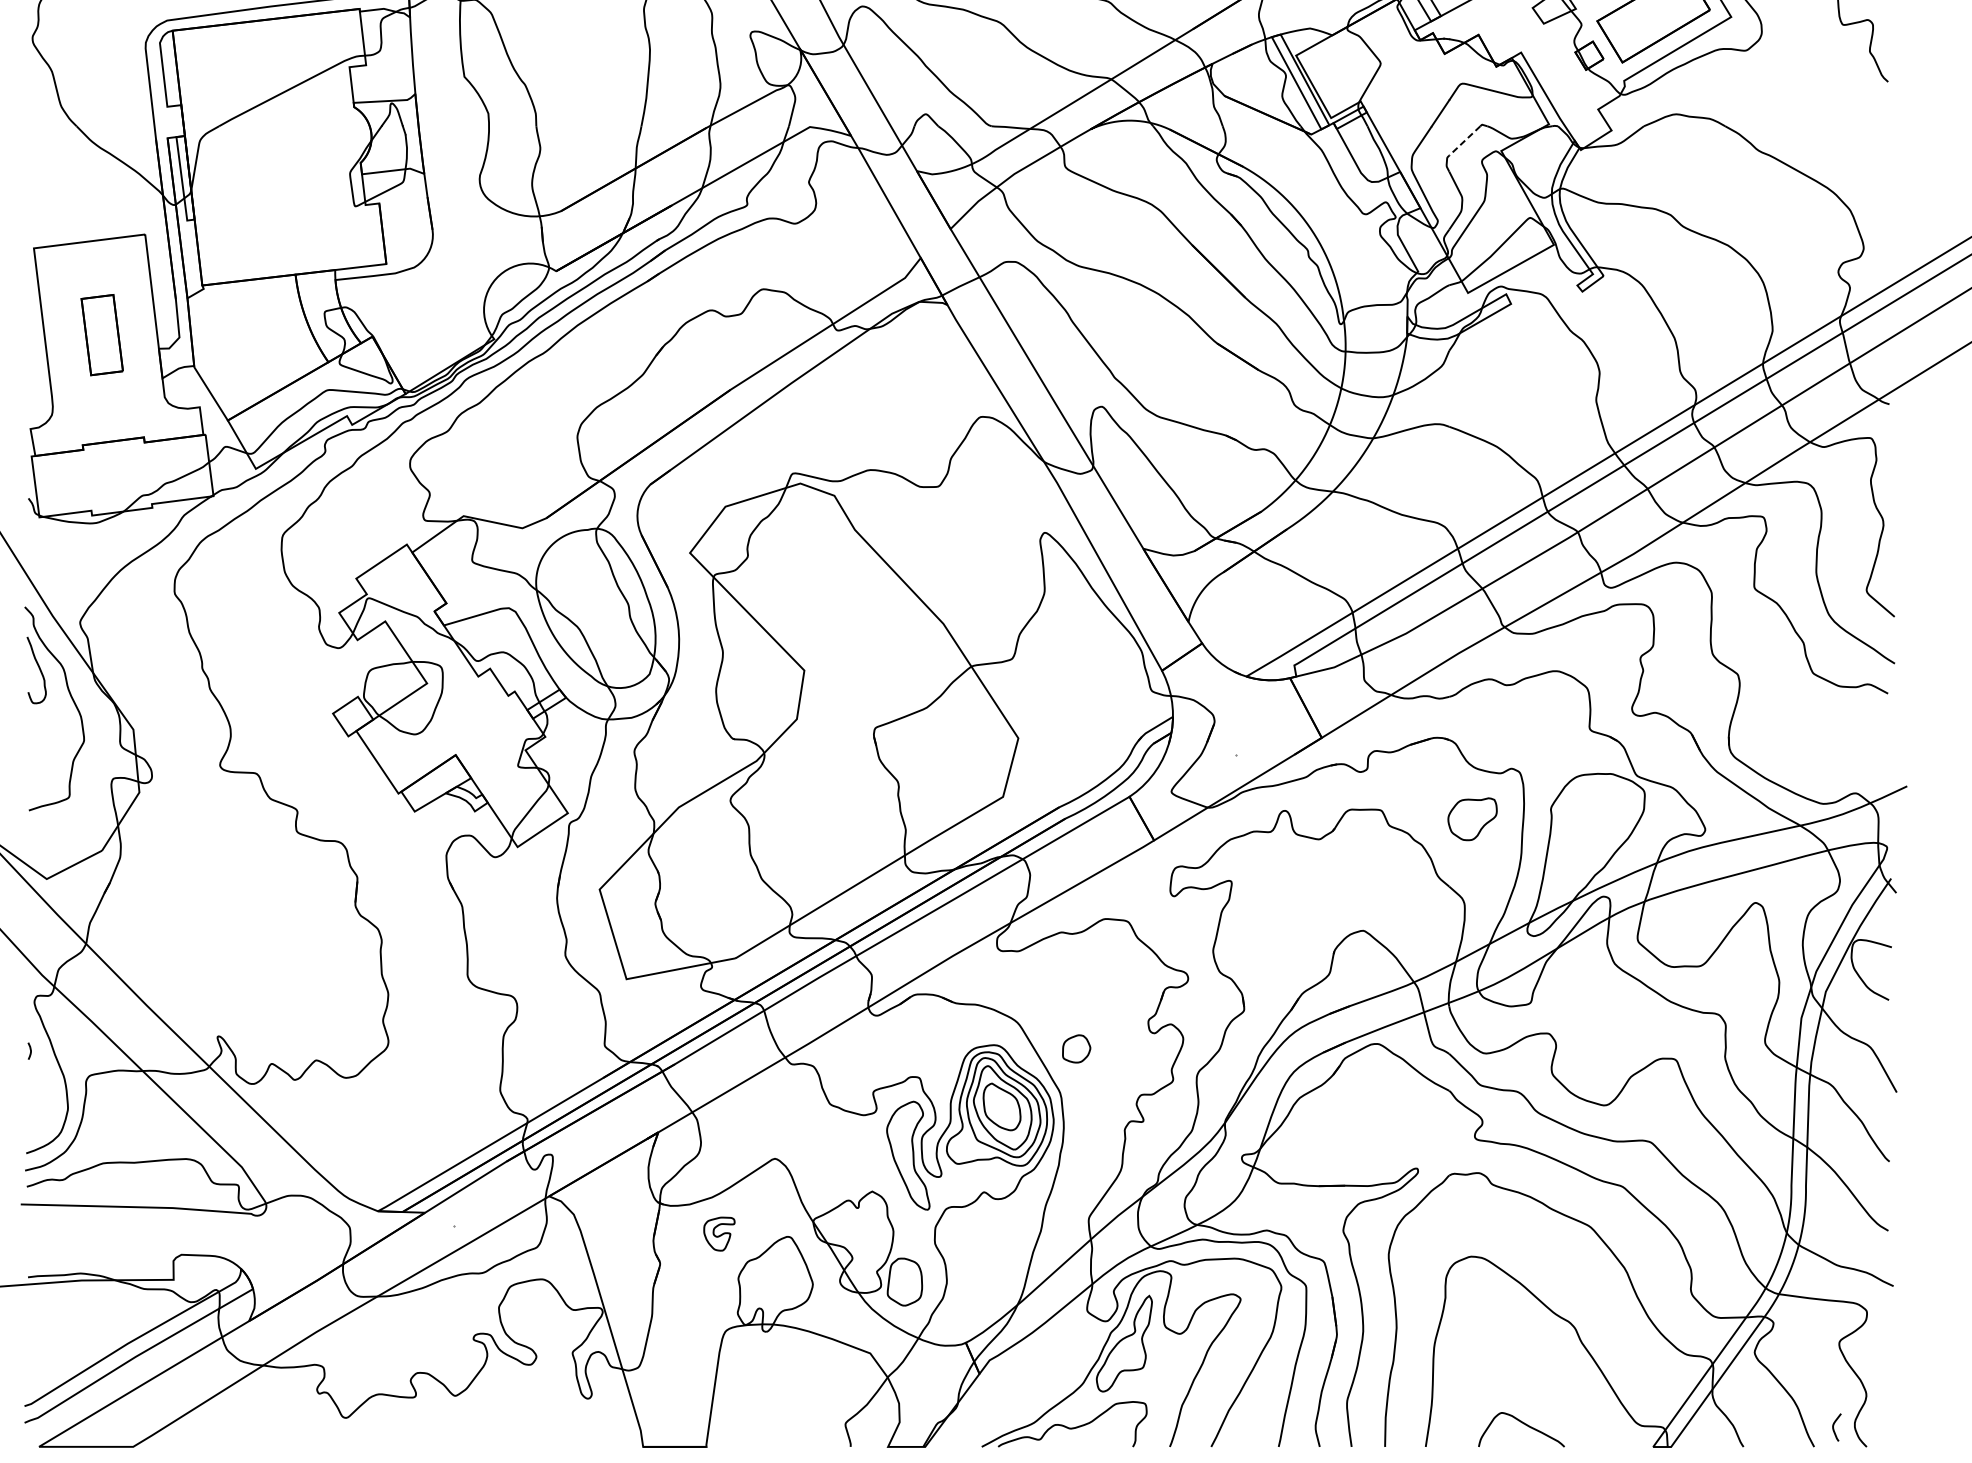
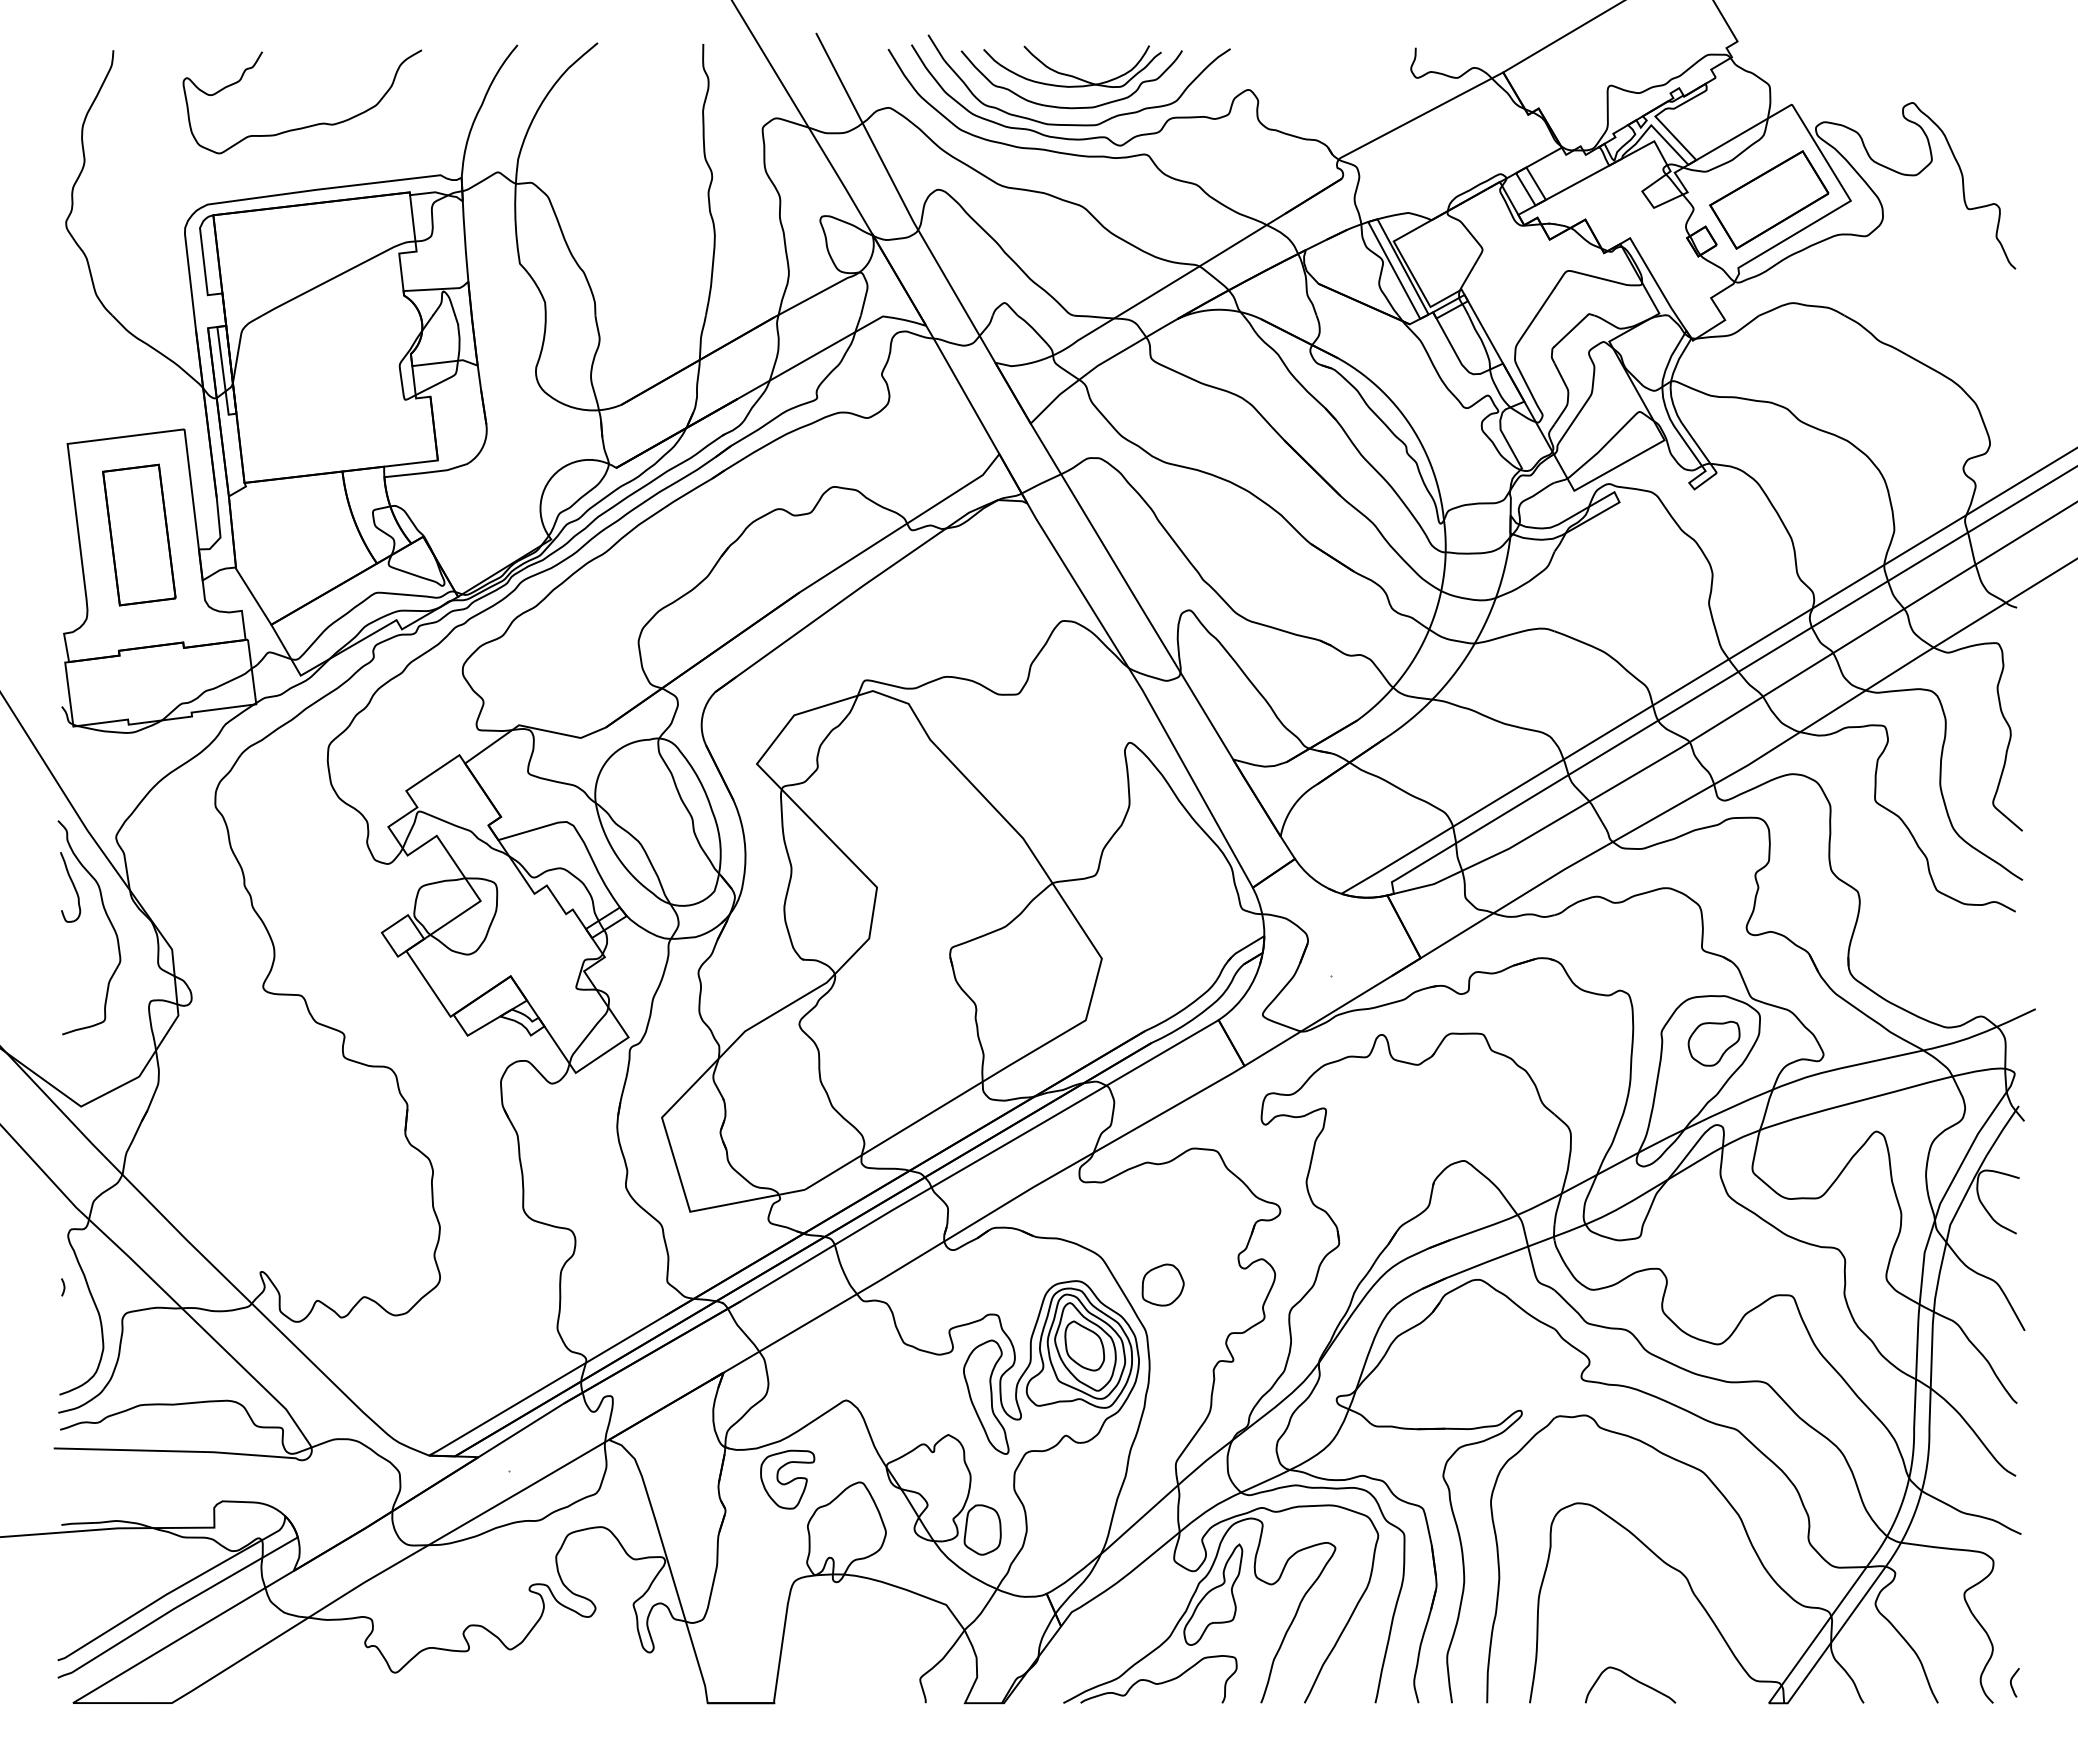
line: (1464, 141) -> (1570, 331), dashed -> solid
part: (102, 334) -> (139, 534), size x1.67
part: (1472, 819) -> (1713, 1043), moved
part: (1076, 1048) -> (1162, 1284), size x1.43
part: (719, 1234) -> (787, 1479), size x1.67
curve: (1833, 1427) -> (2011, 1682), moved

